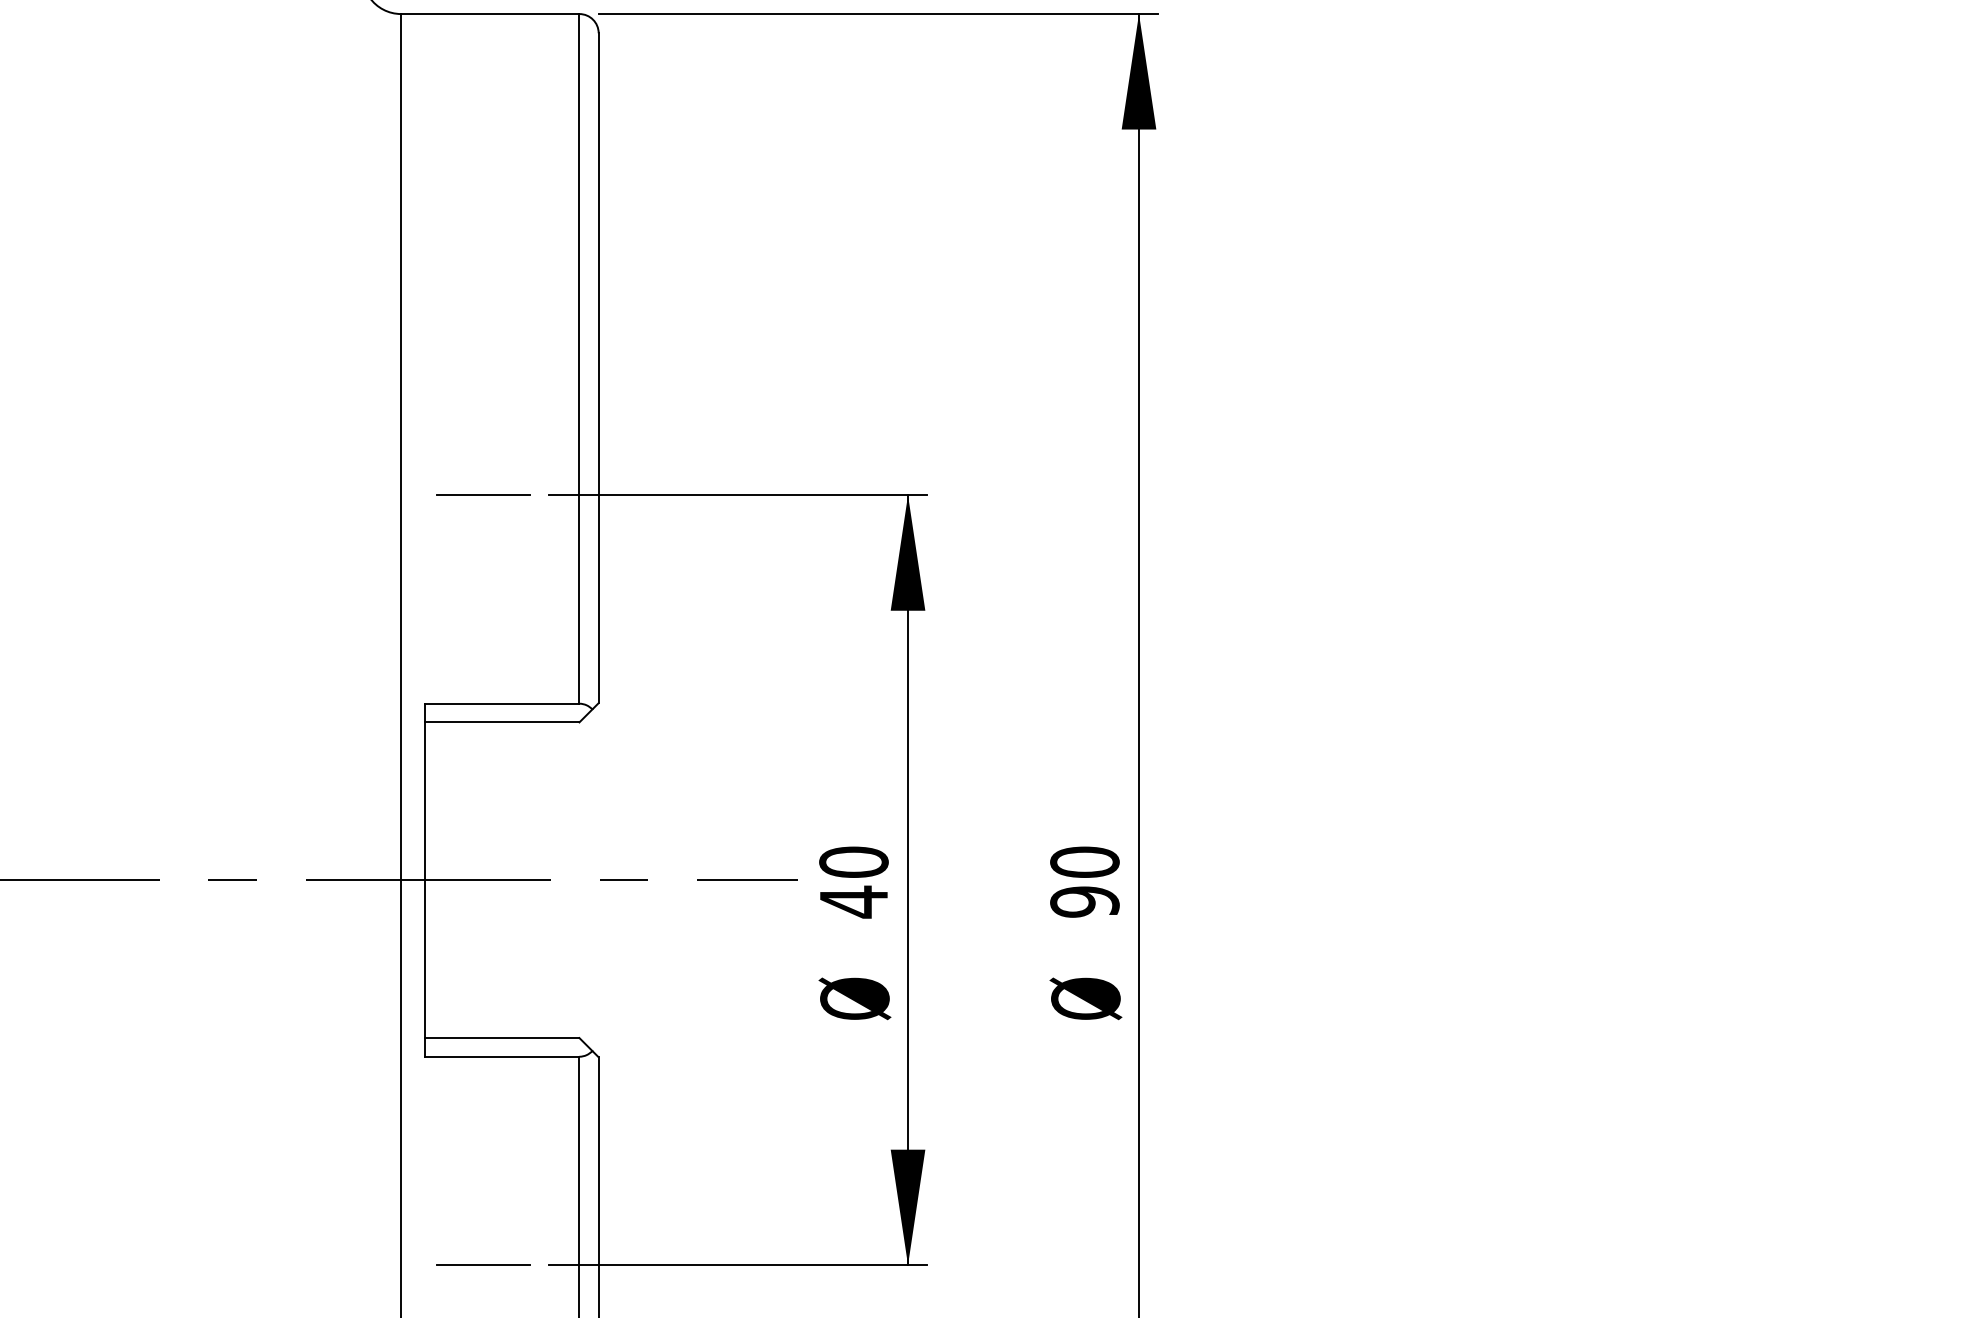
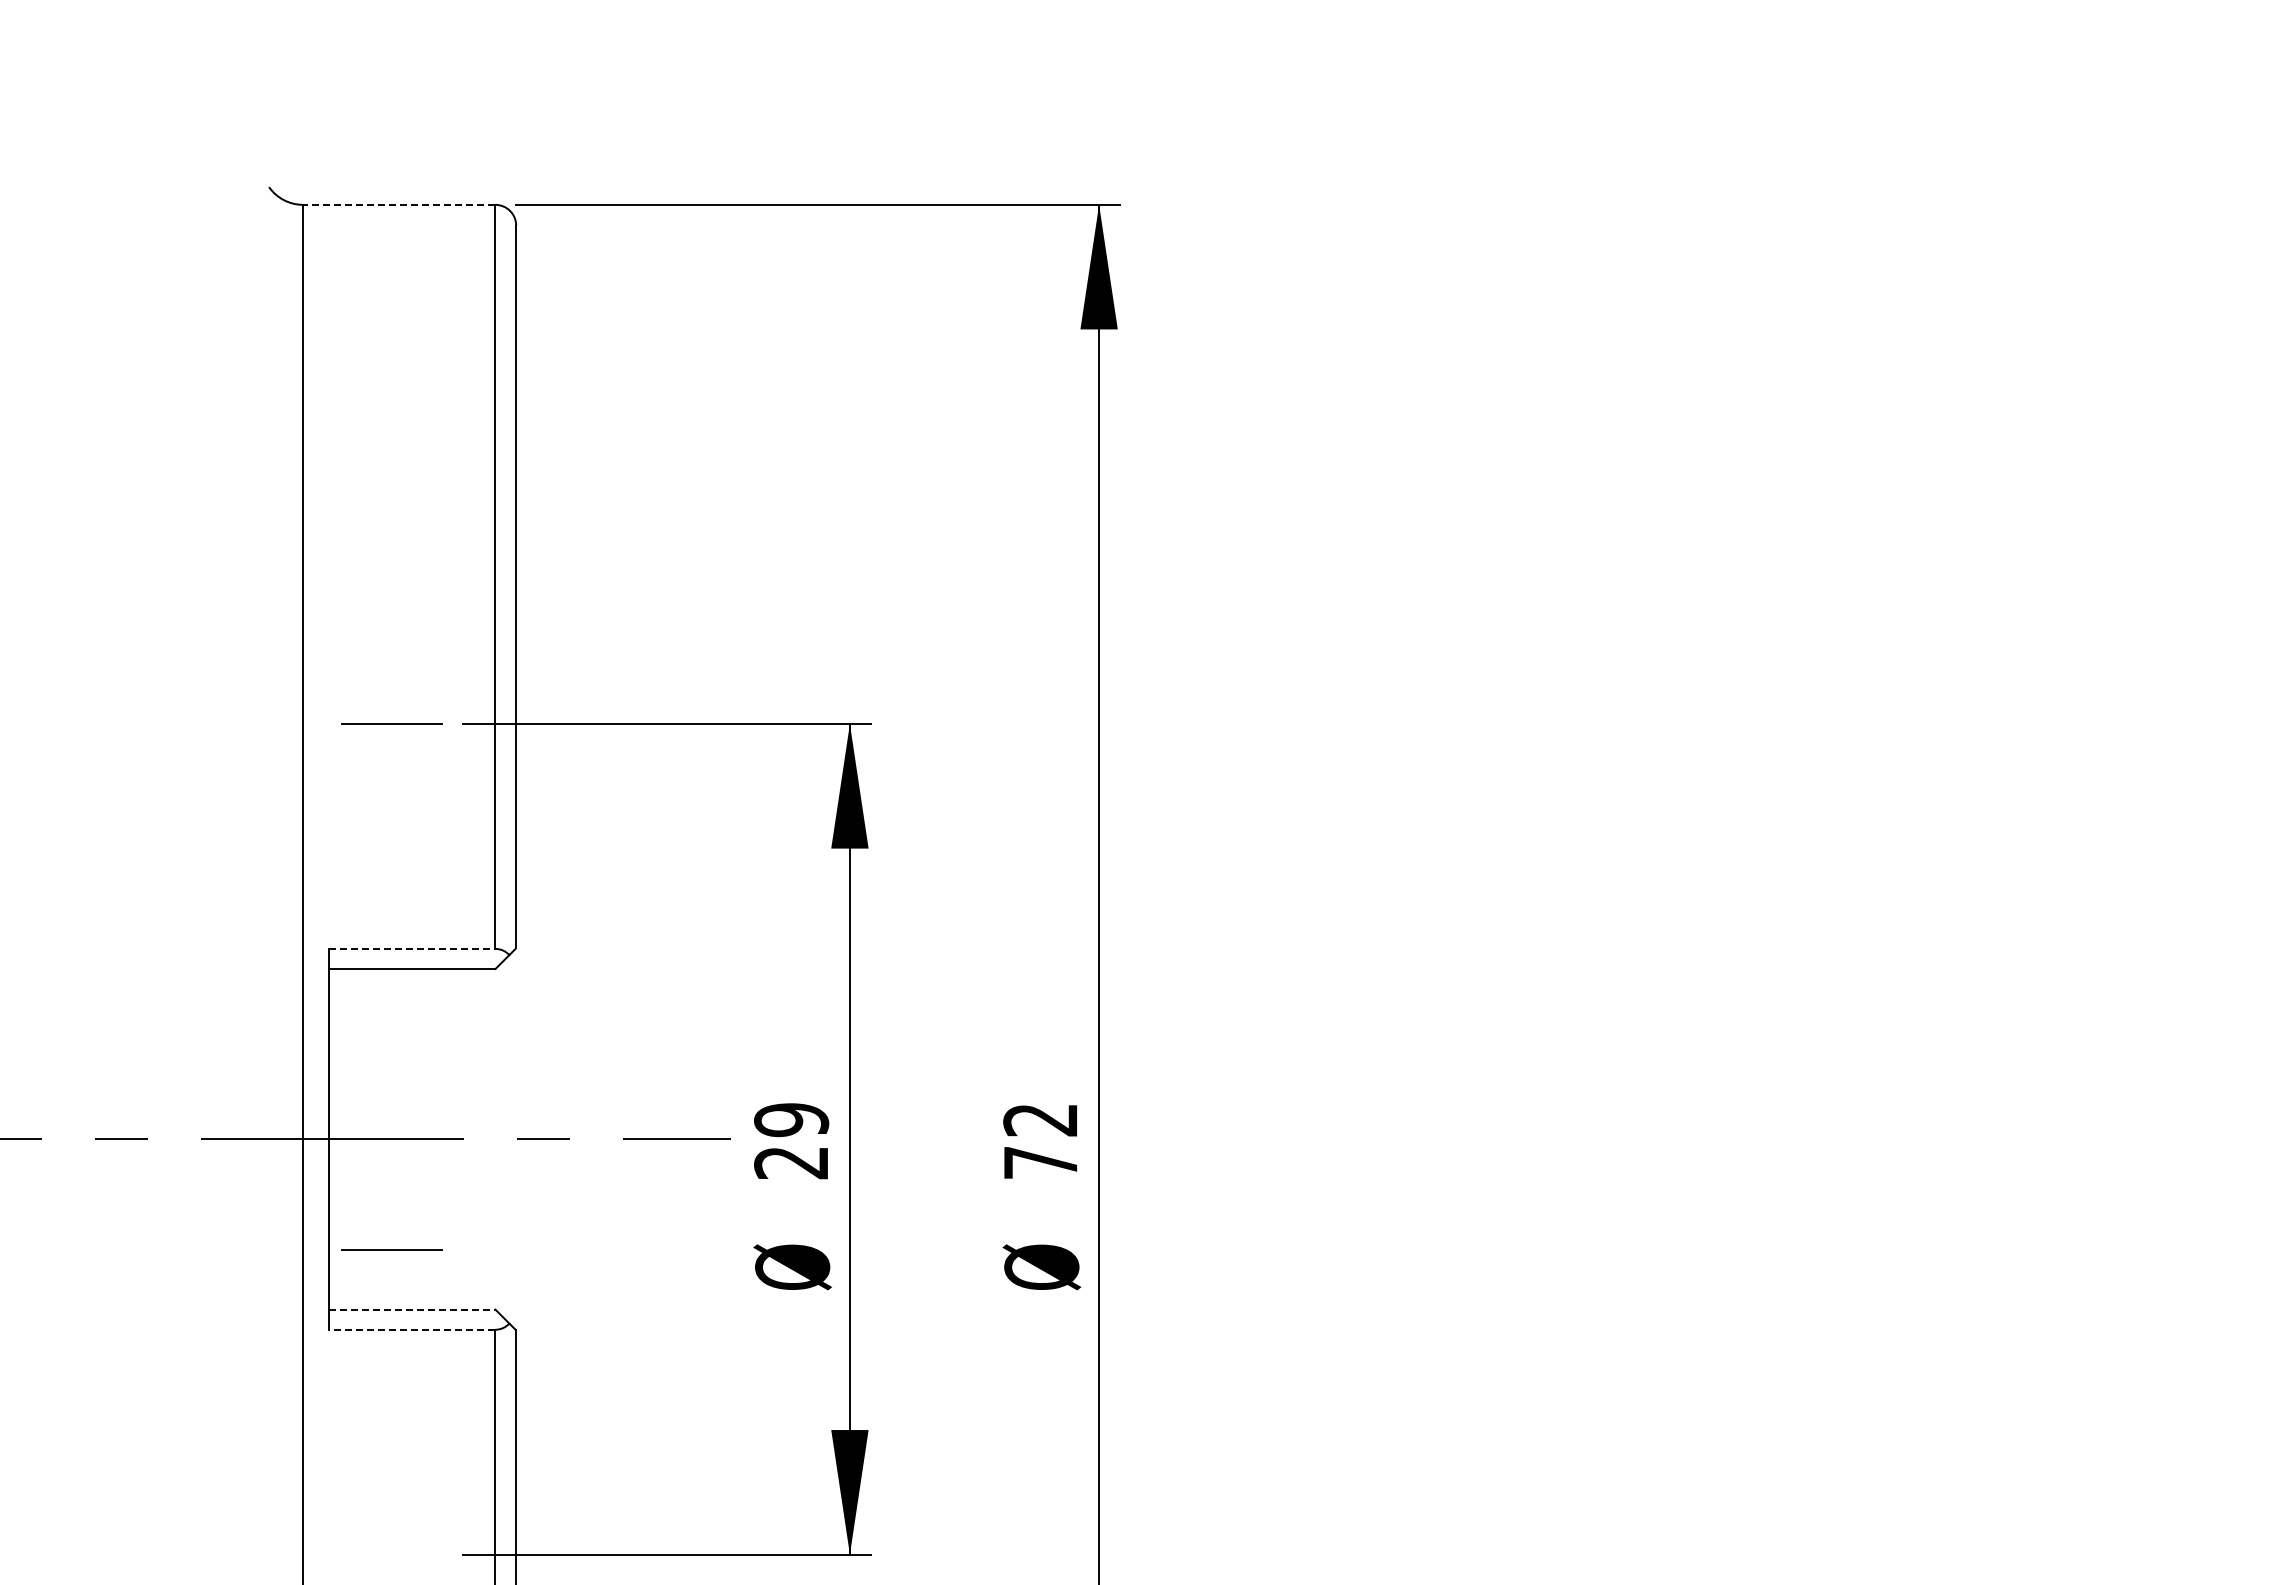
line: (489, 13) -> (398, 204), solid -> dashed
line: (502, 703) -> (412, 948), solid -> dashed
text: (853, 882) -> (791, 1141), 40 -> 29
text: (1084, 882) -> (1040, 1141), 90 -> 72
line: (502, 1037) -> (412, 1309), solid -> dashed
line: (501, 1056) -> (411, 1329), solid -> dashed
line: (483, 1265) -> (391, 1249), moved

